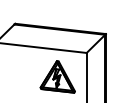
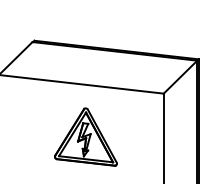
part: (57, 76) -> (85, 136), moved

